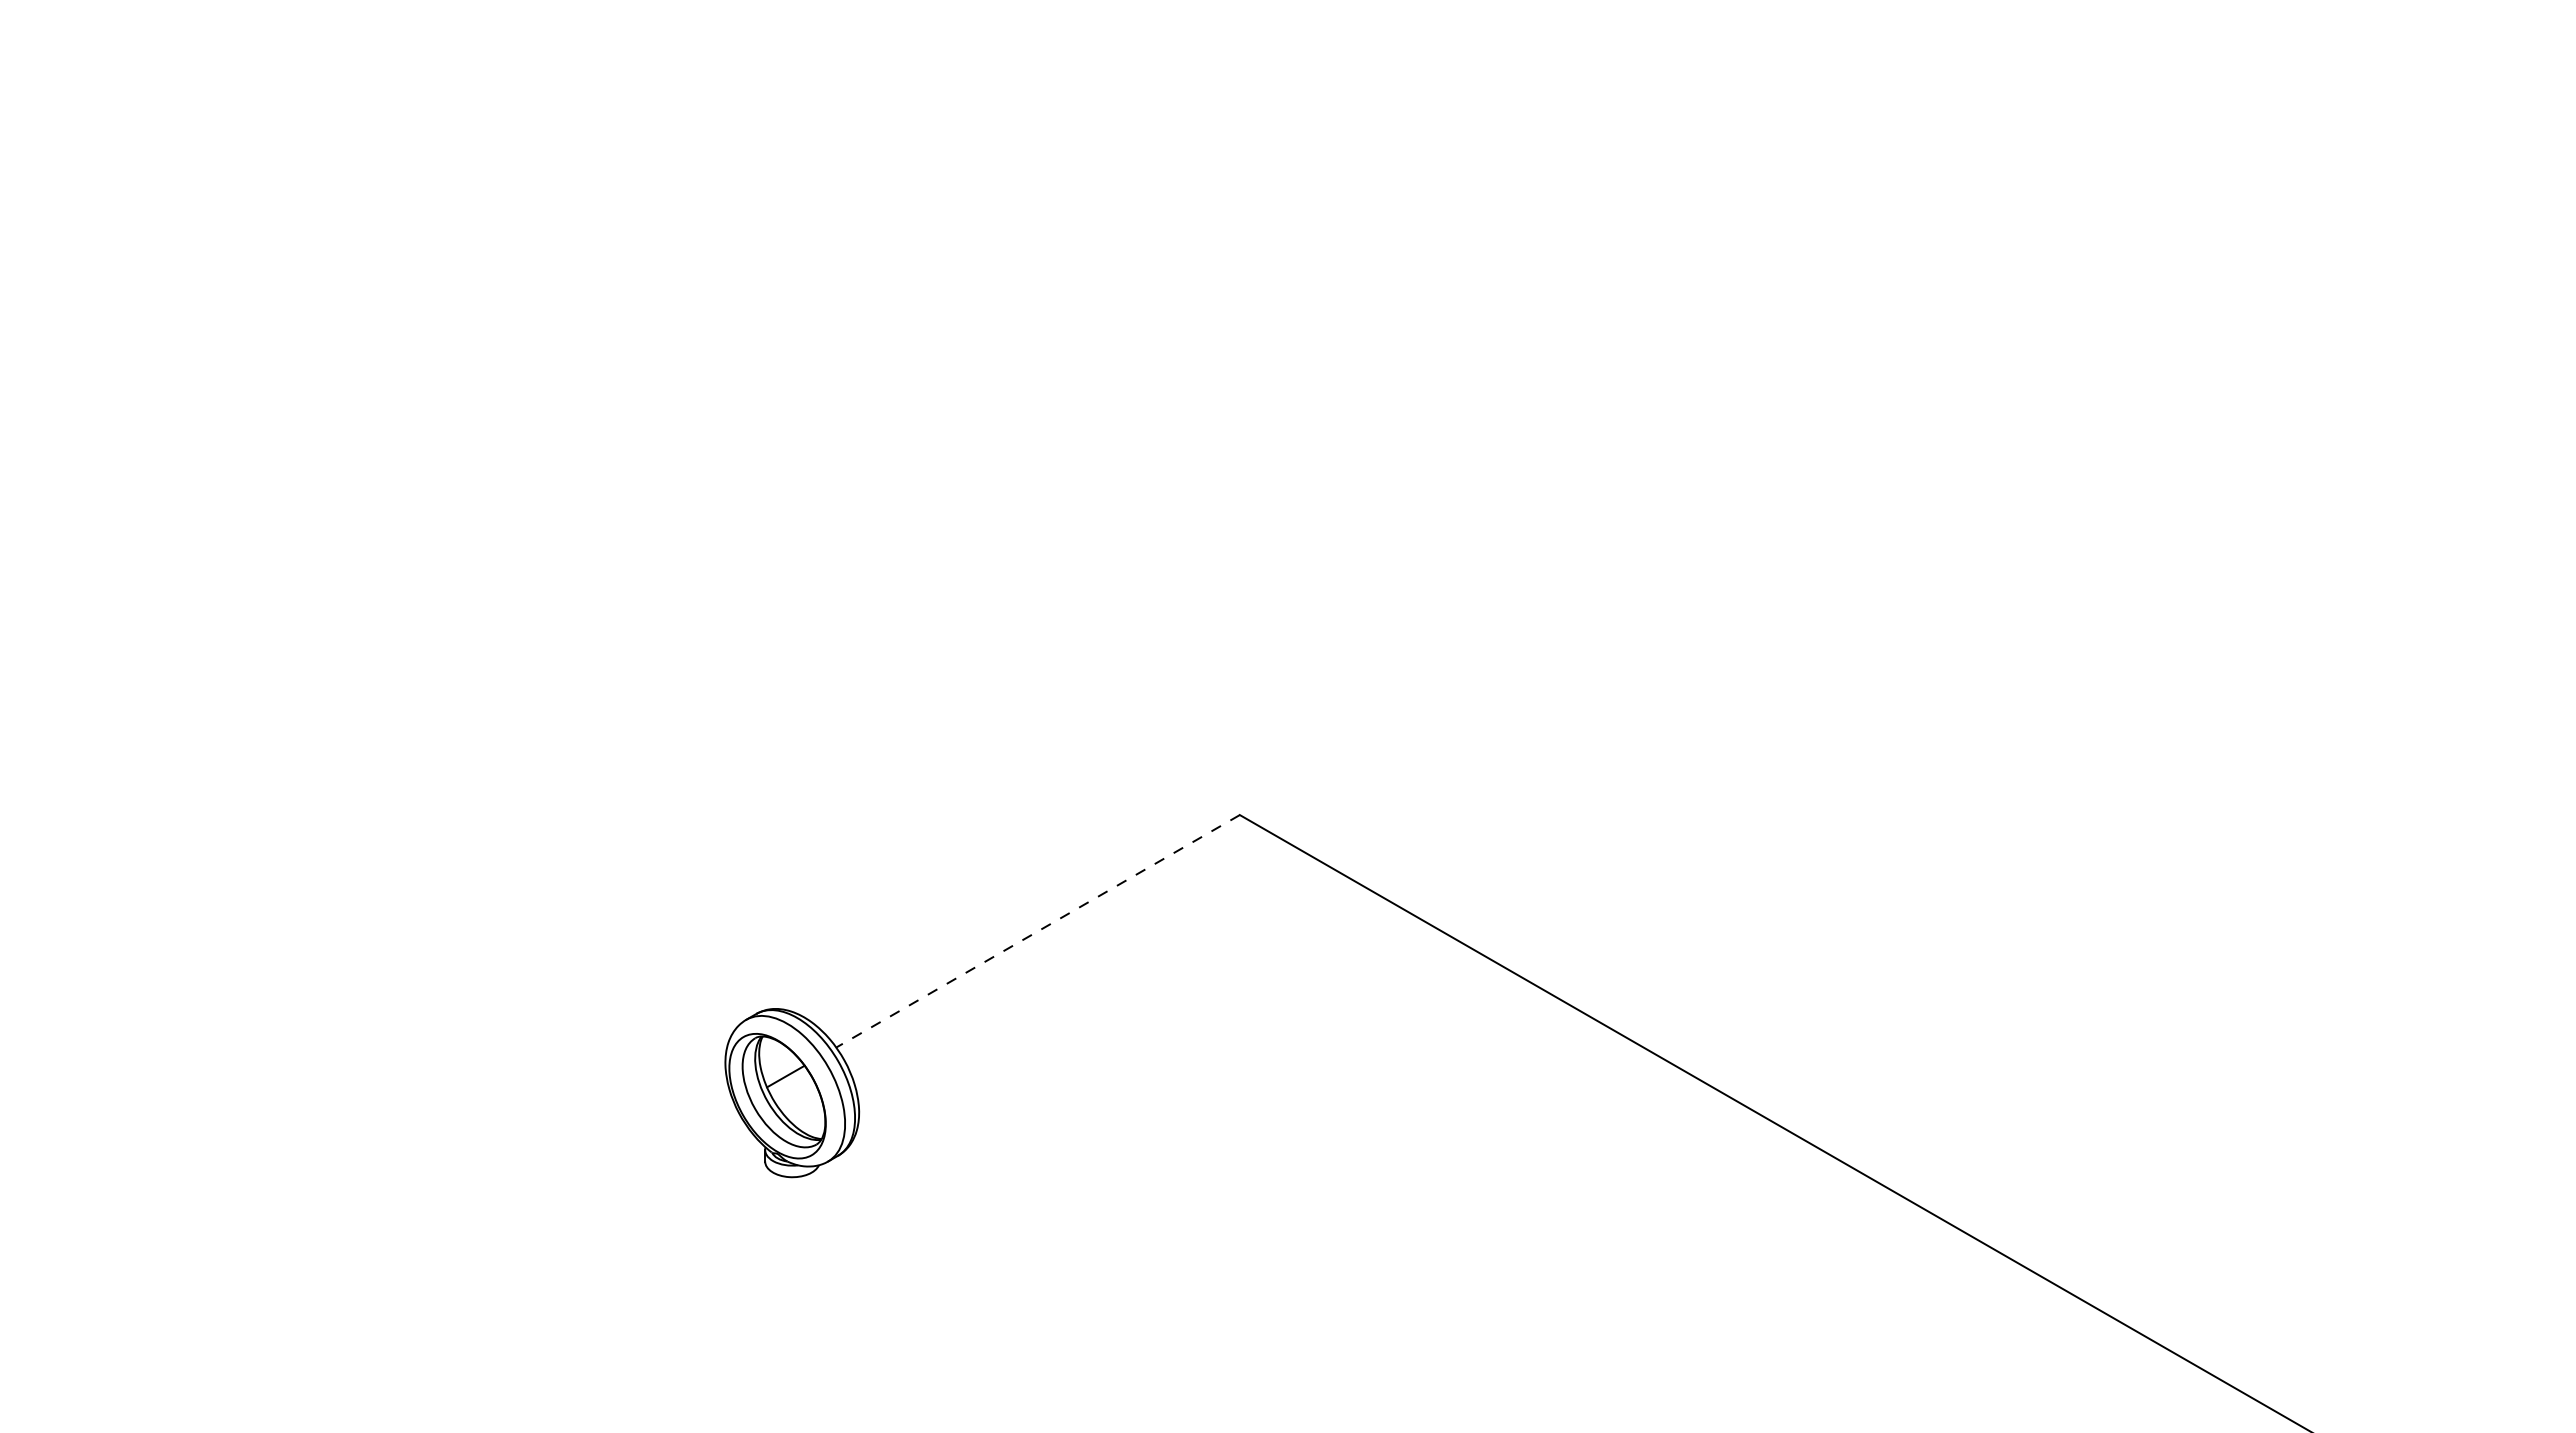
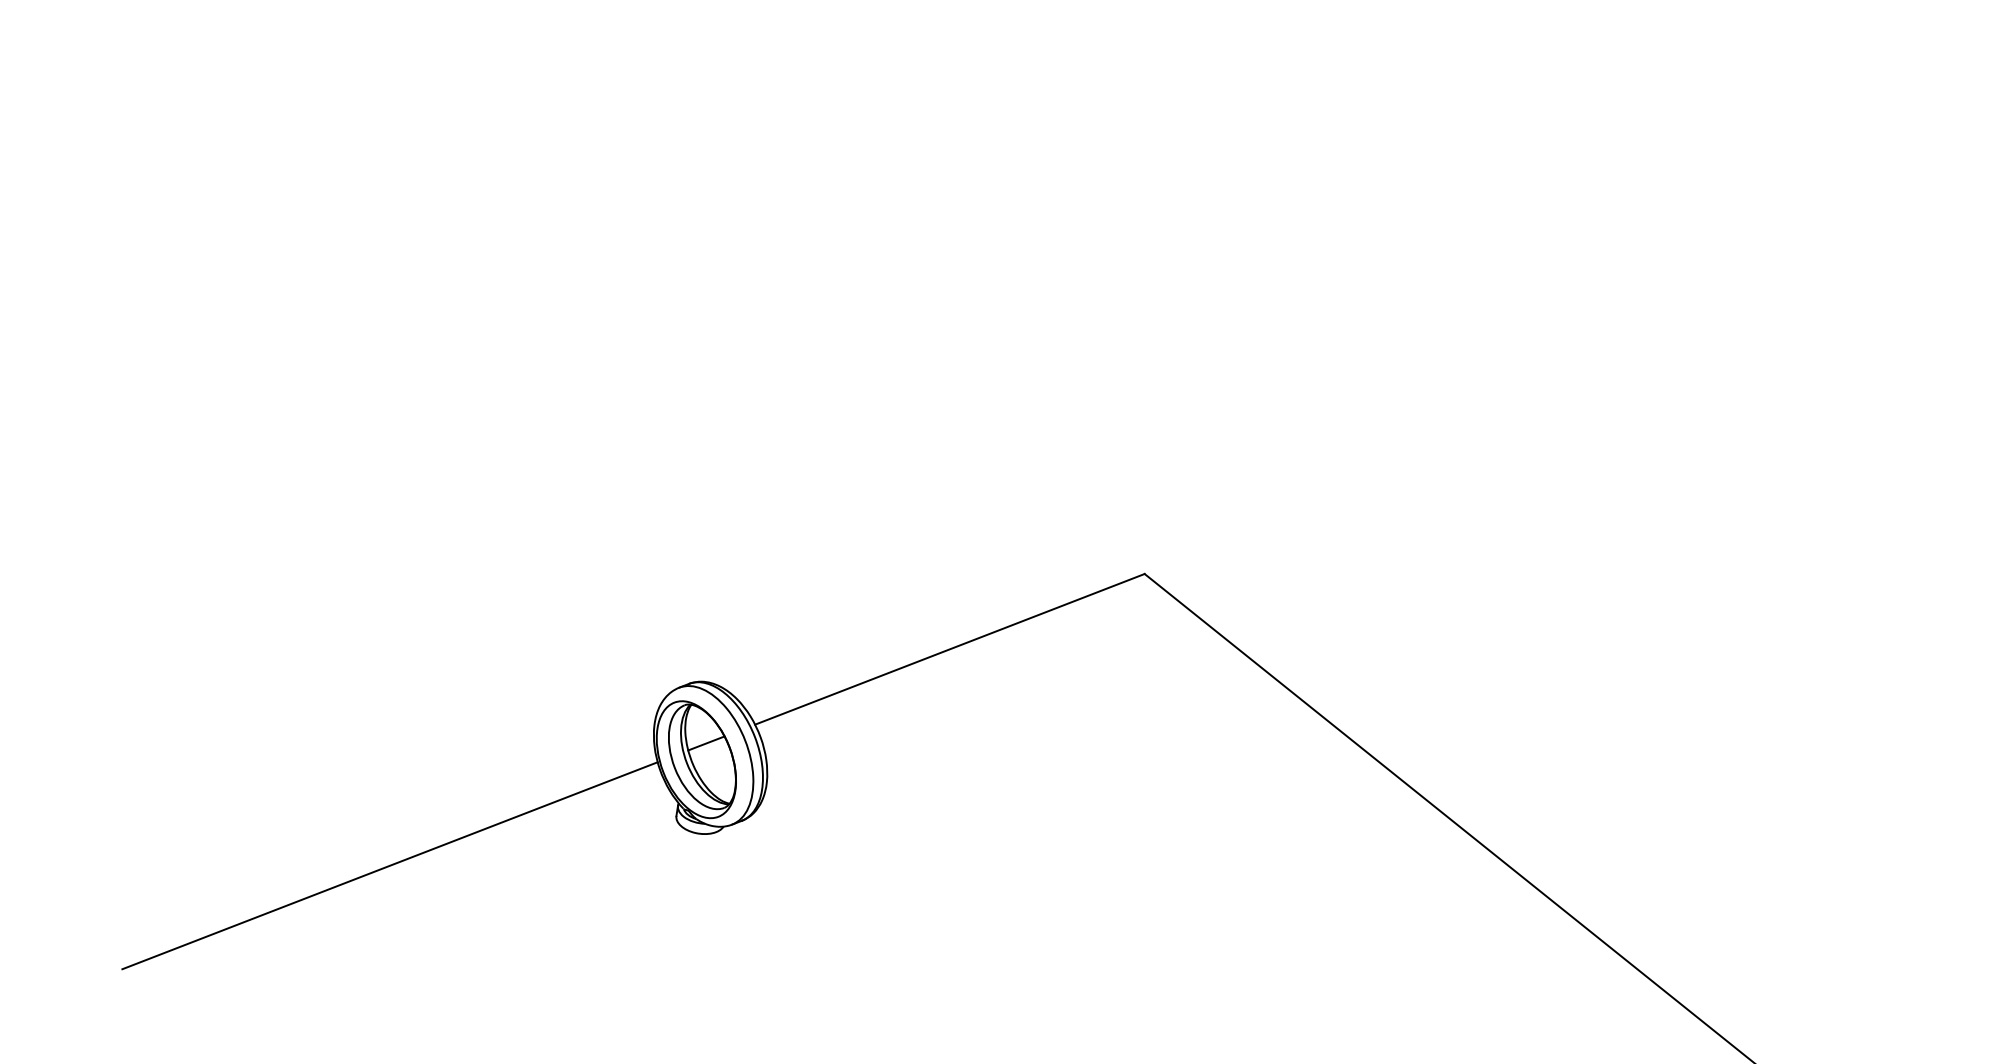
line: (1038, 931) -> (950, 649), dashed -> solid
line: (457, 1265) -> (389, 865), added

